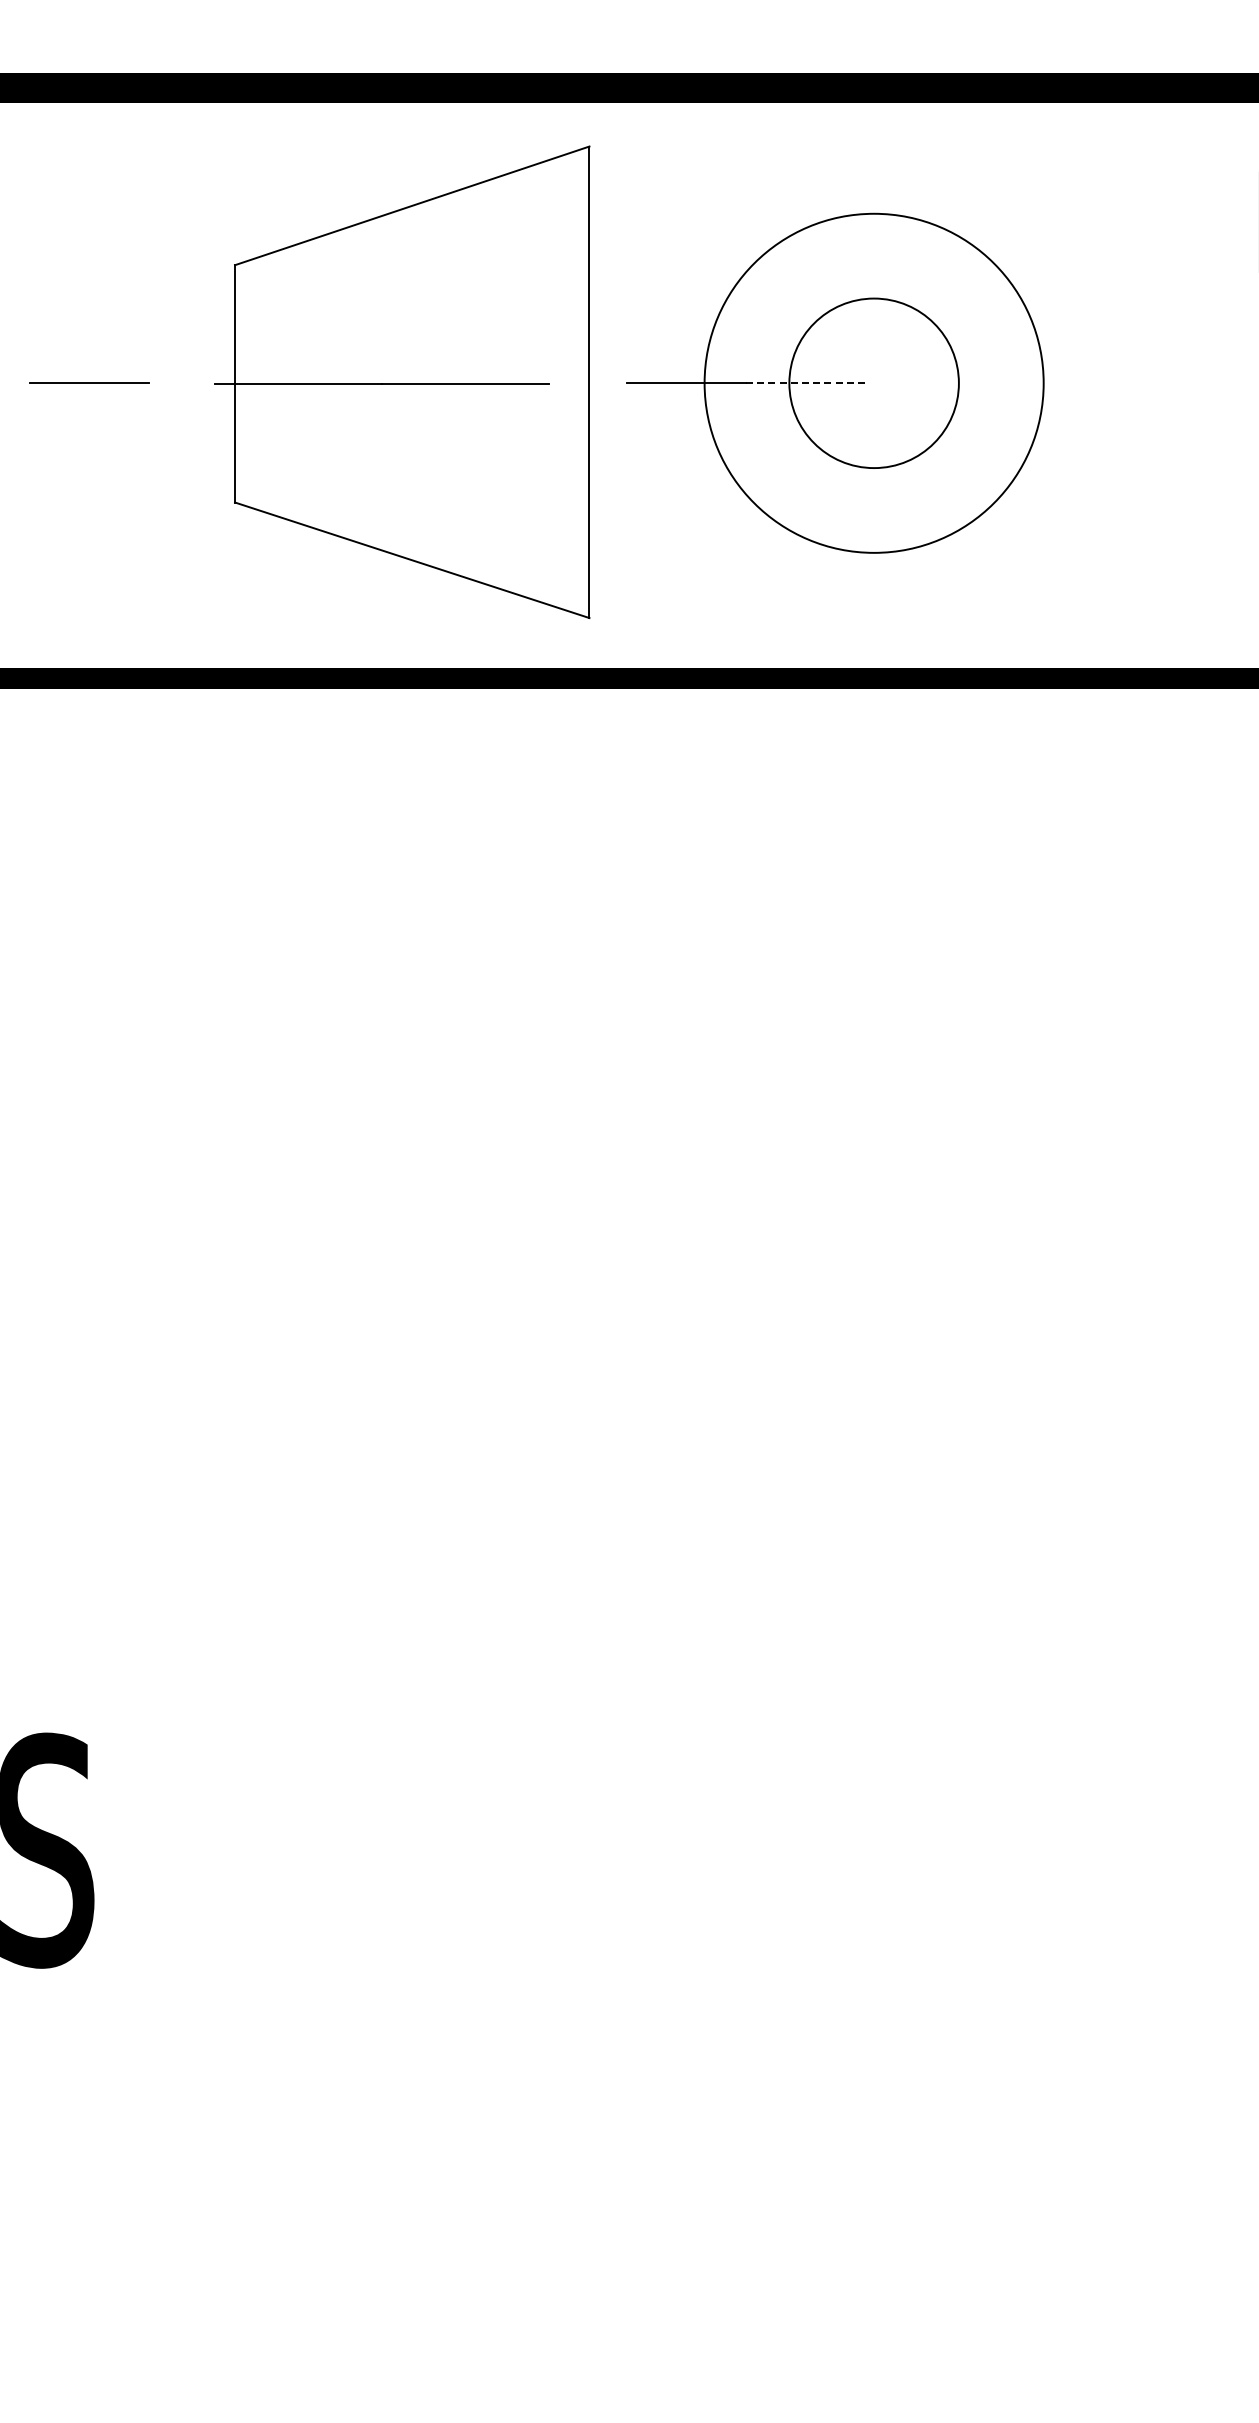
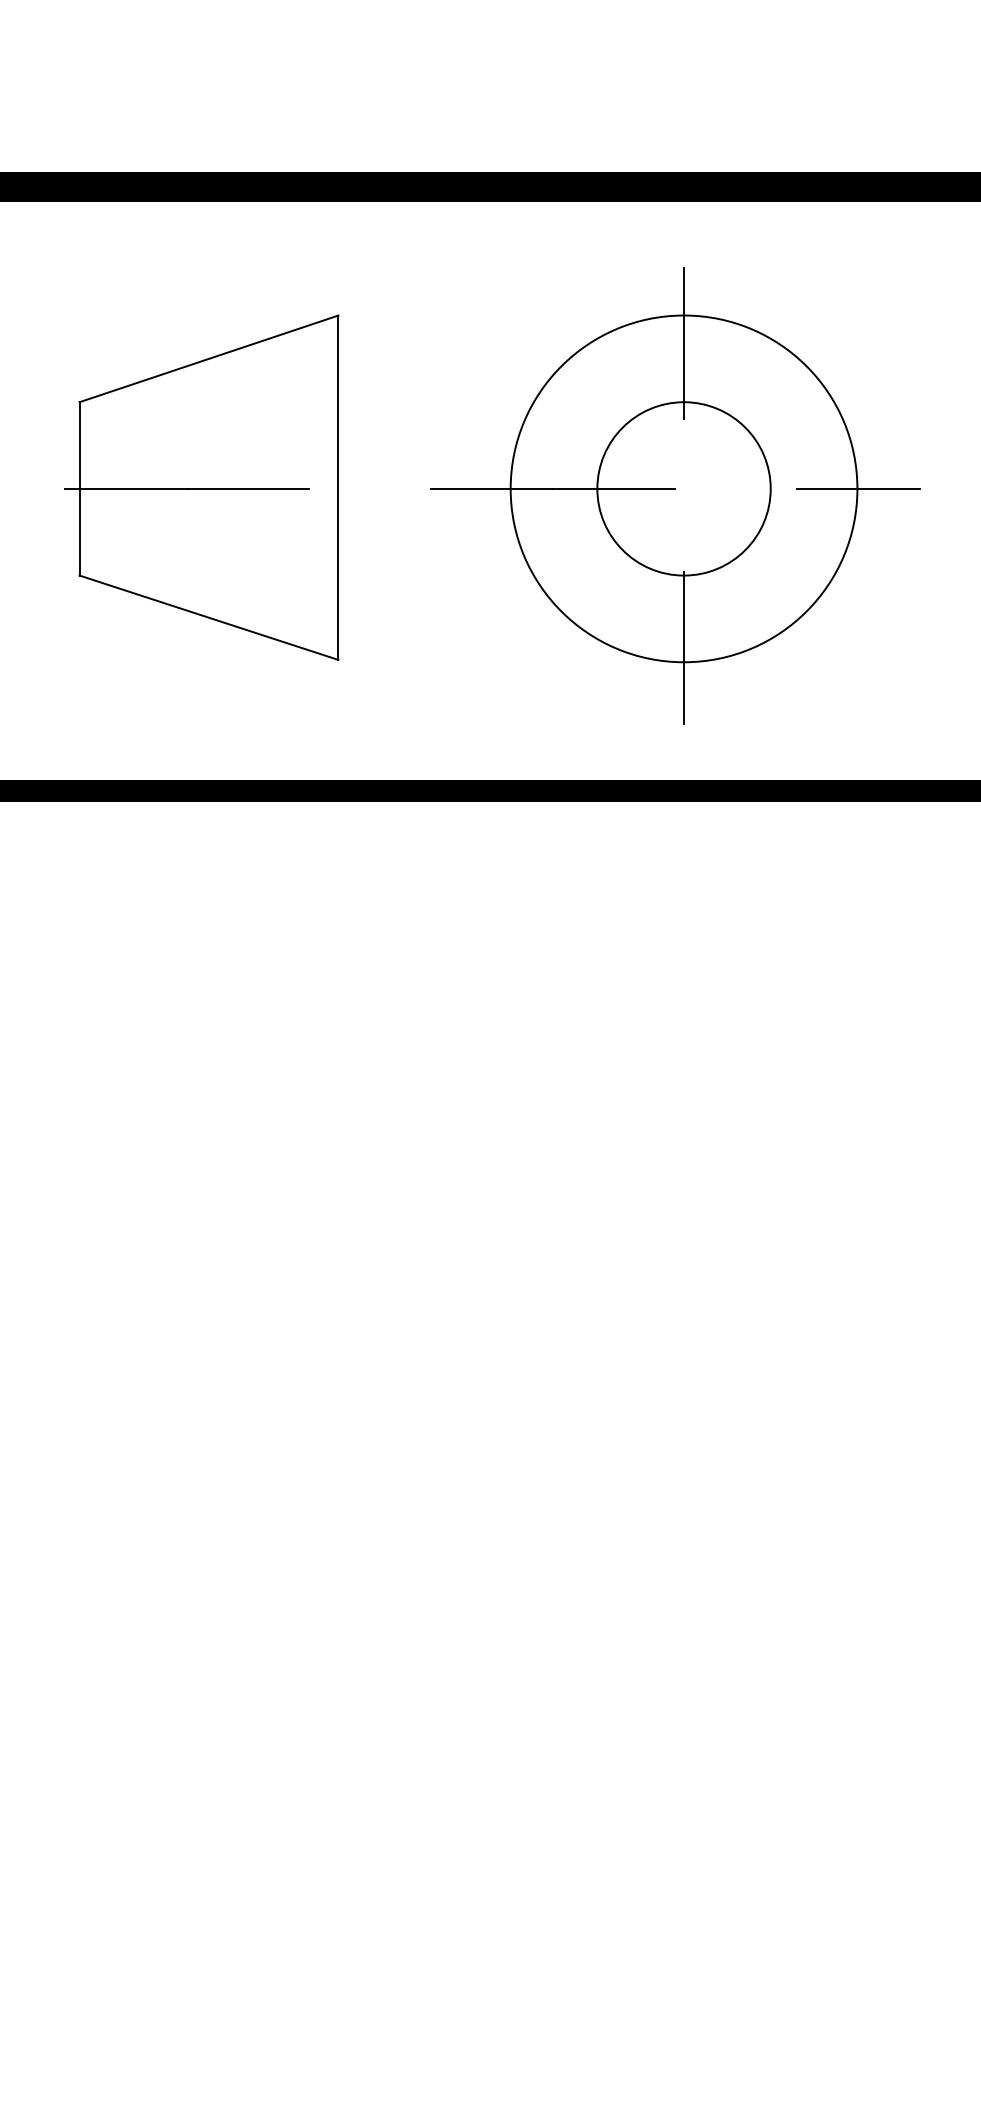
line: (874, 240) -> (684, 342), added
part: (402, 381) -> (201, 487), size x0.71
line: (805, 383) -> (613, 489), dashed -> solid
line: (1044, 383) -> (858, 489), added
line: (874, 538) -> (684, 647), added

